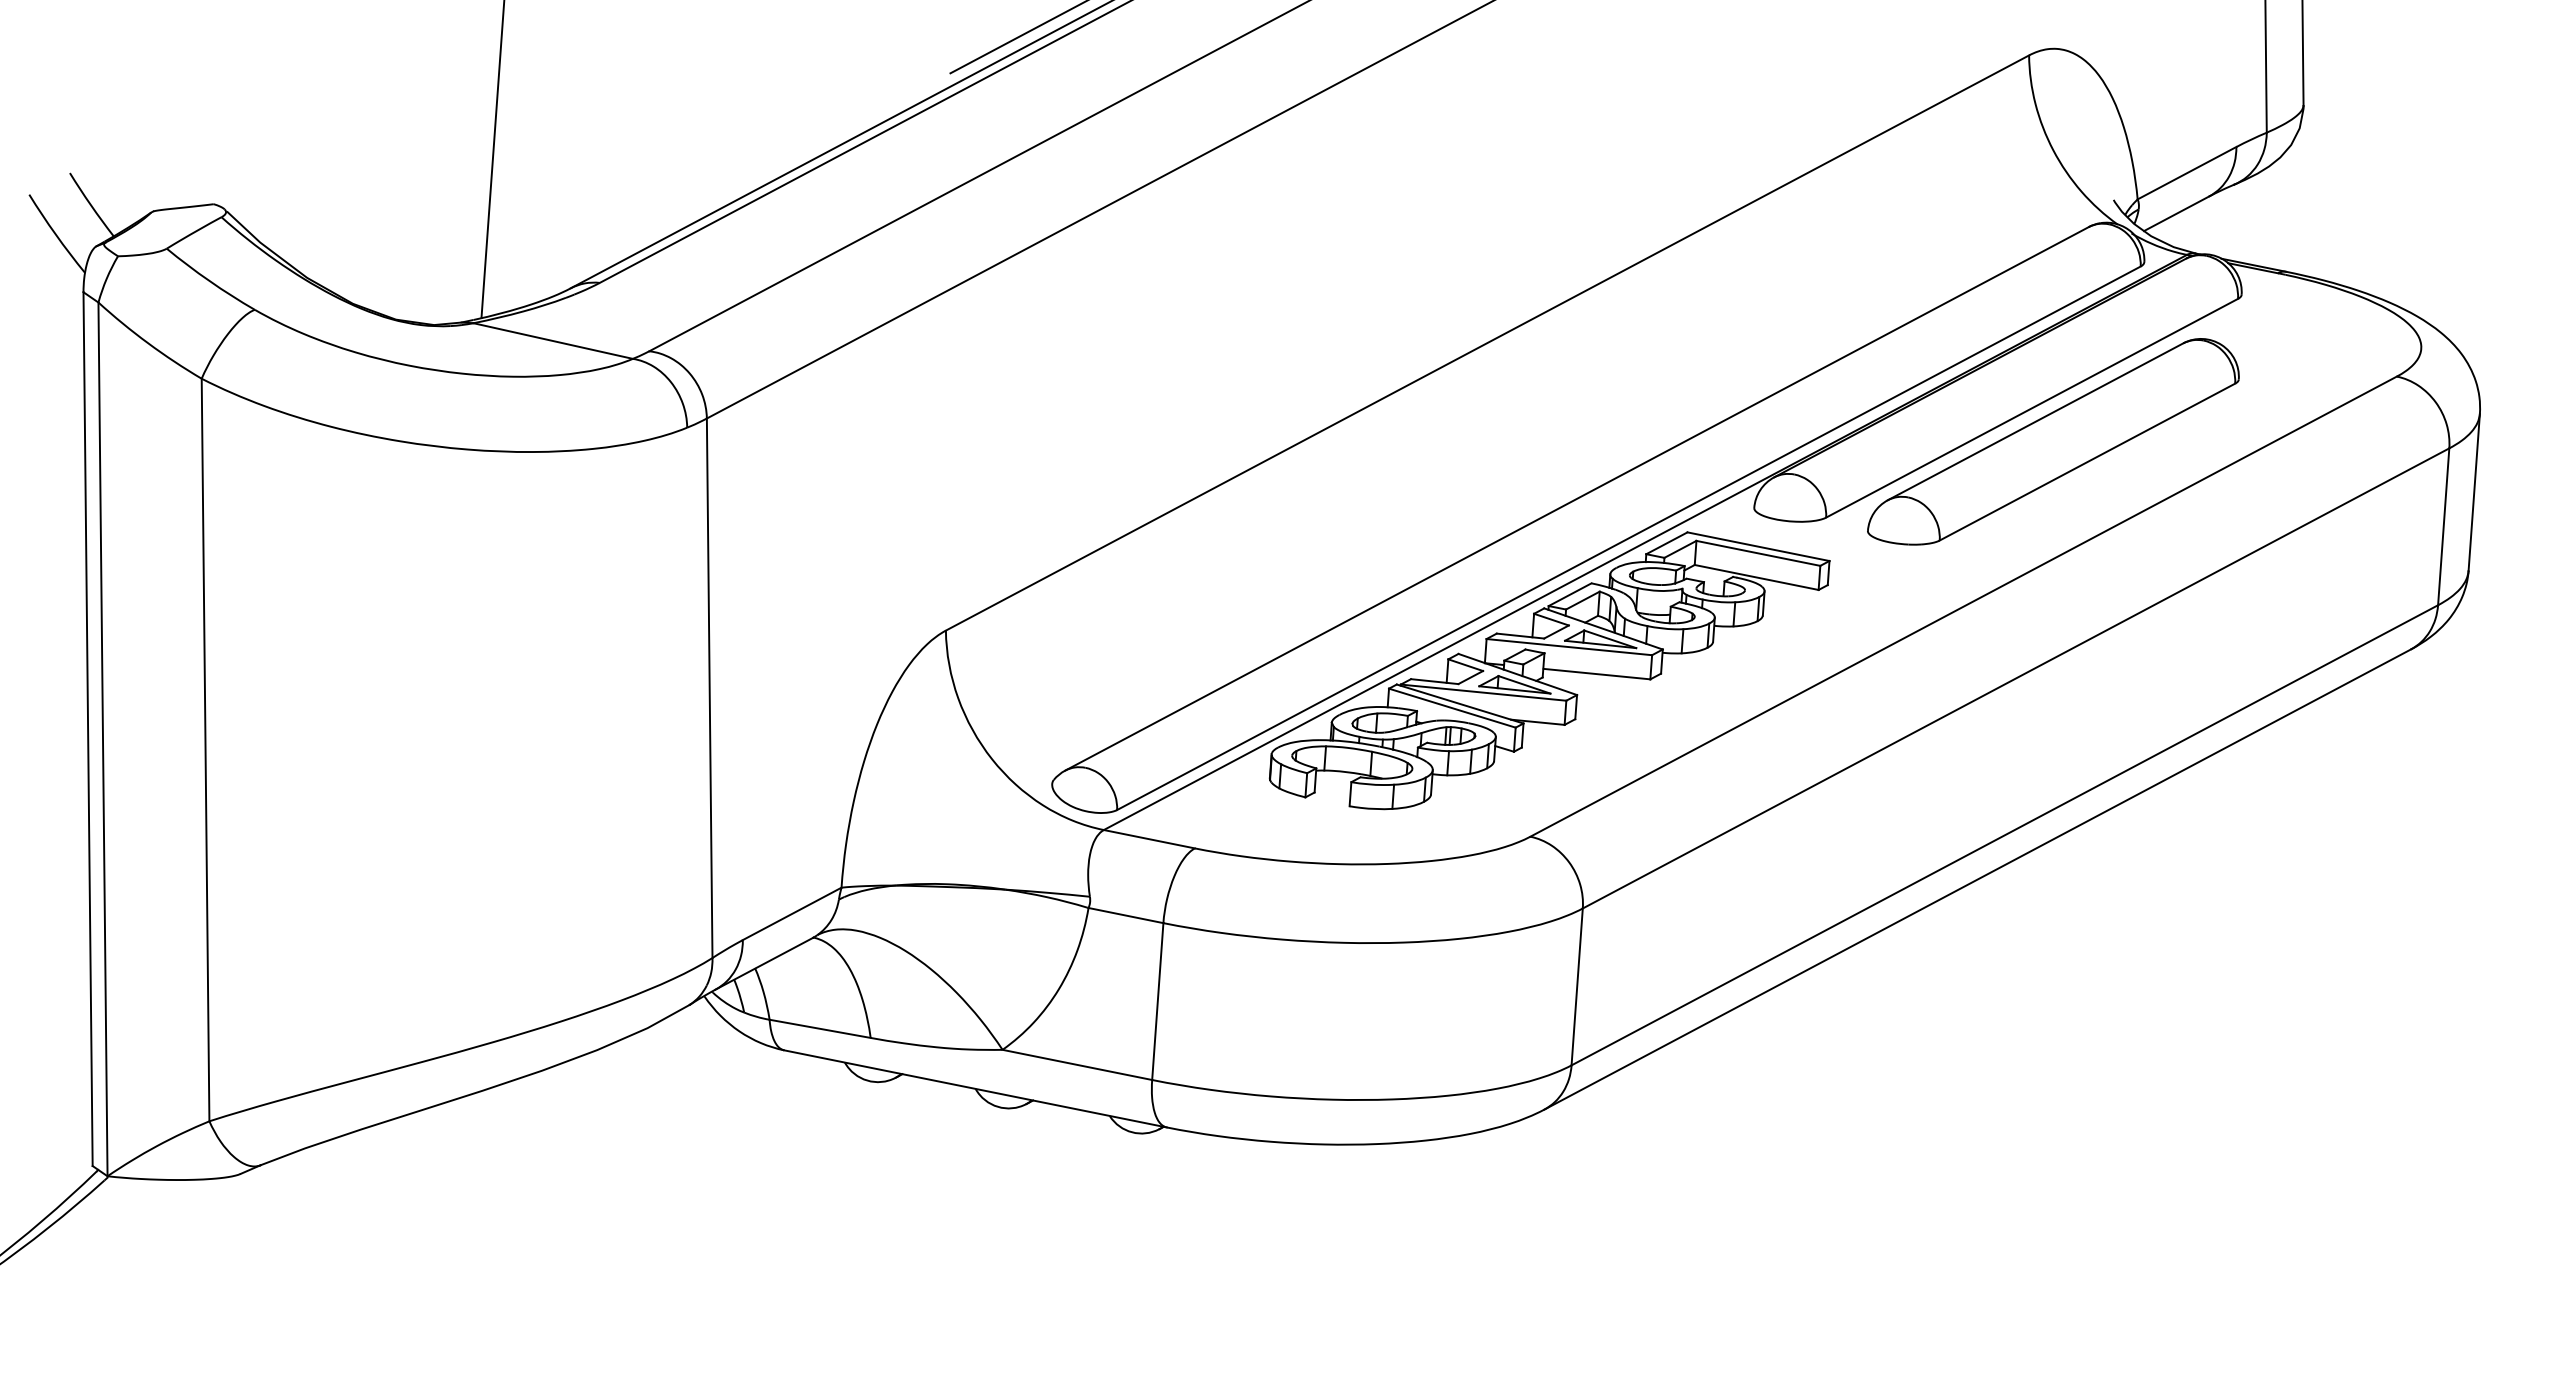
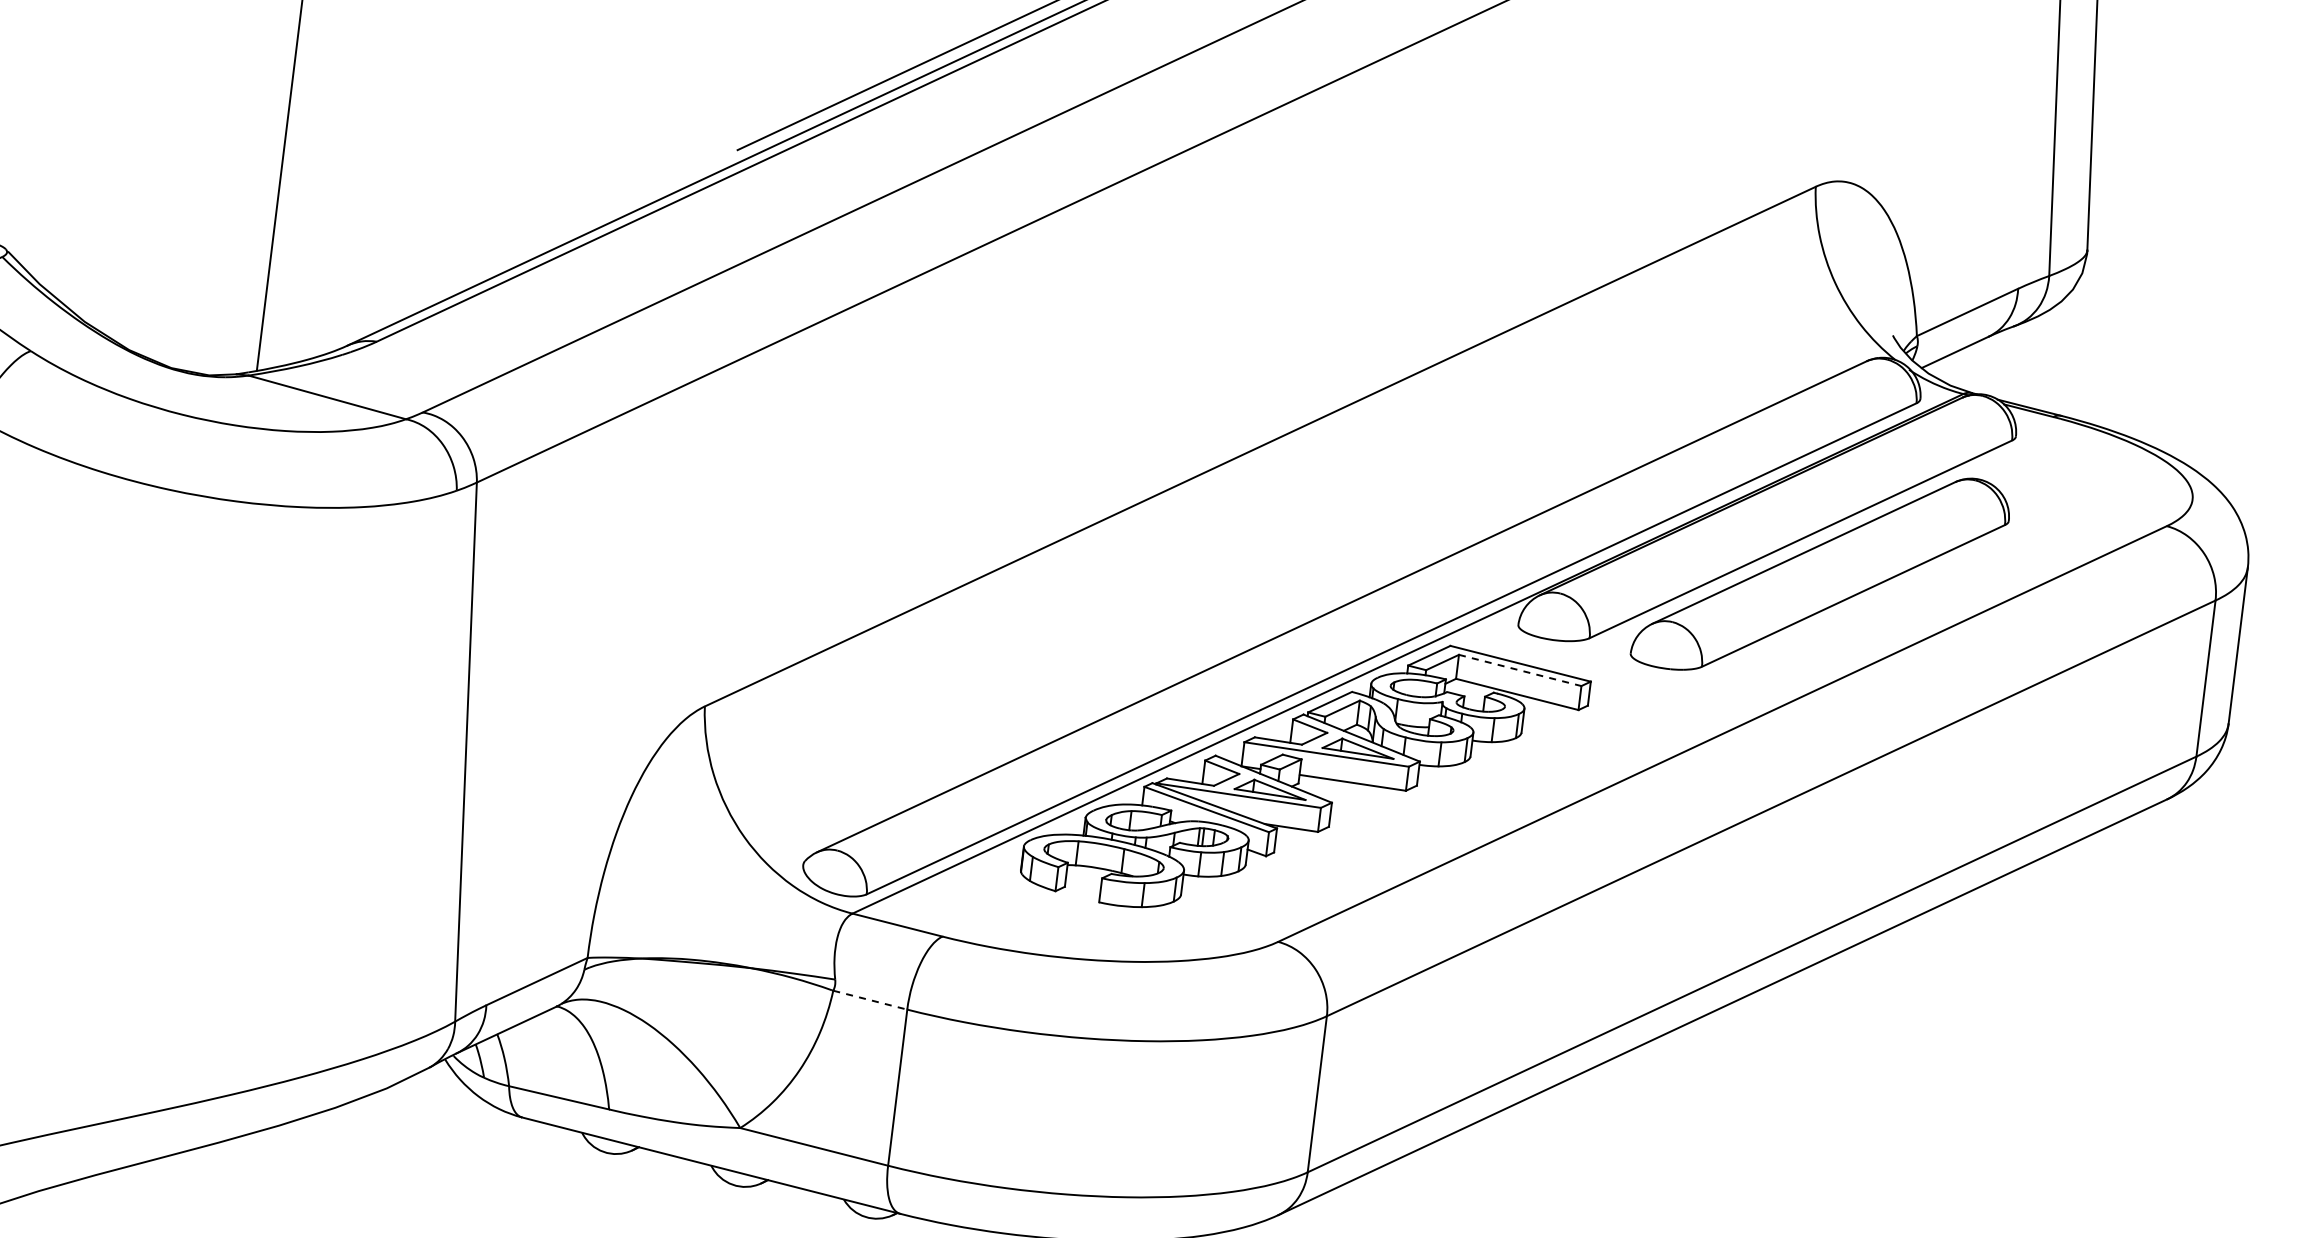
line: (1758, 553) -> (1520, 670), solid -> dashed
line: (1126, 915) -> (870, 1000), solid -> dashed

